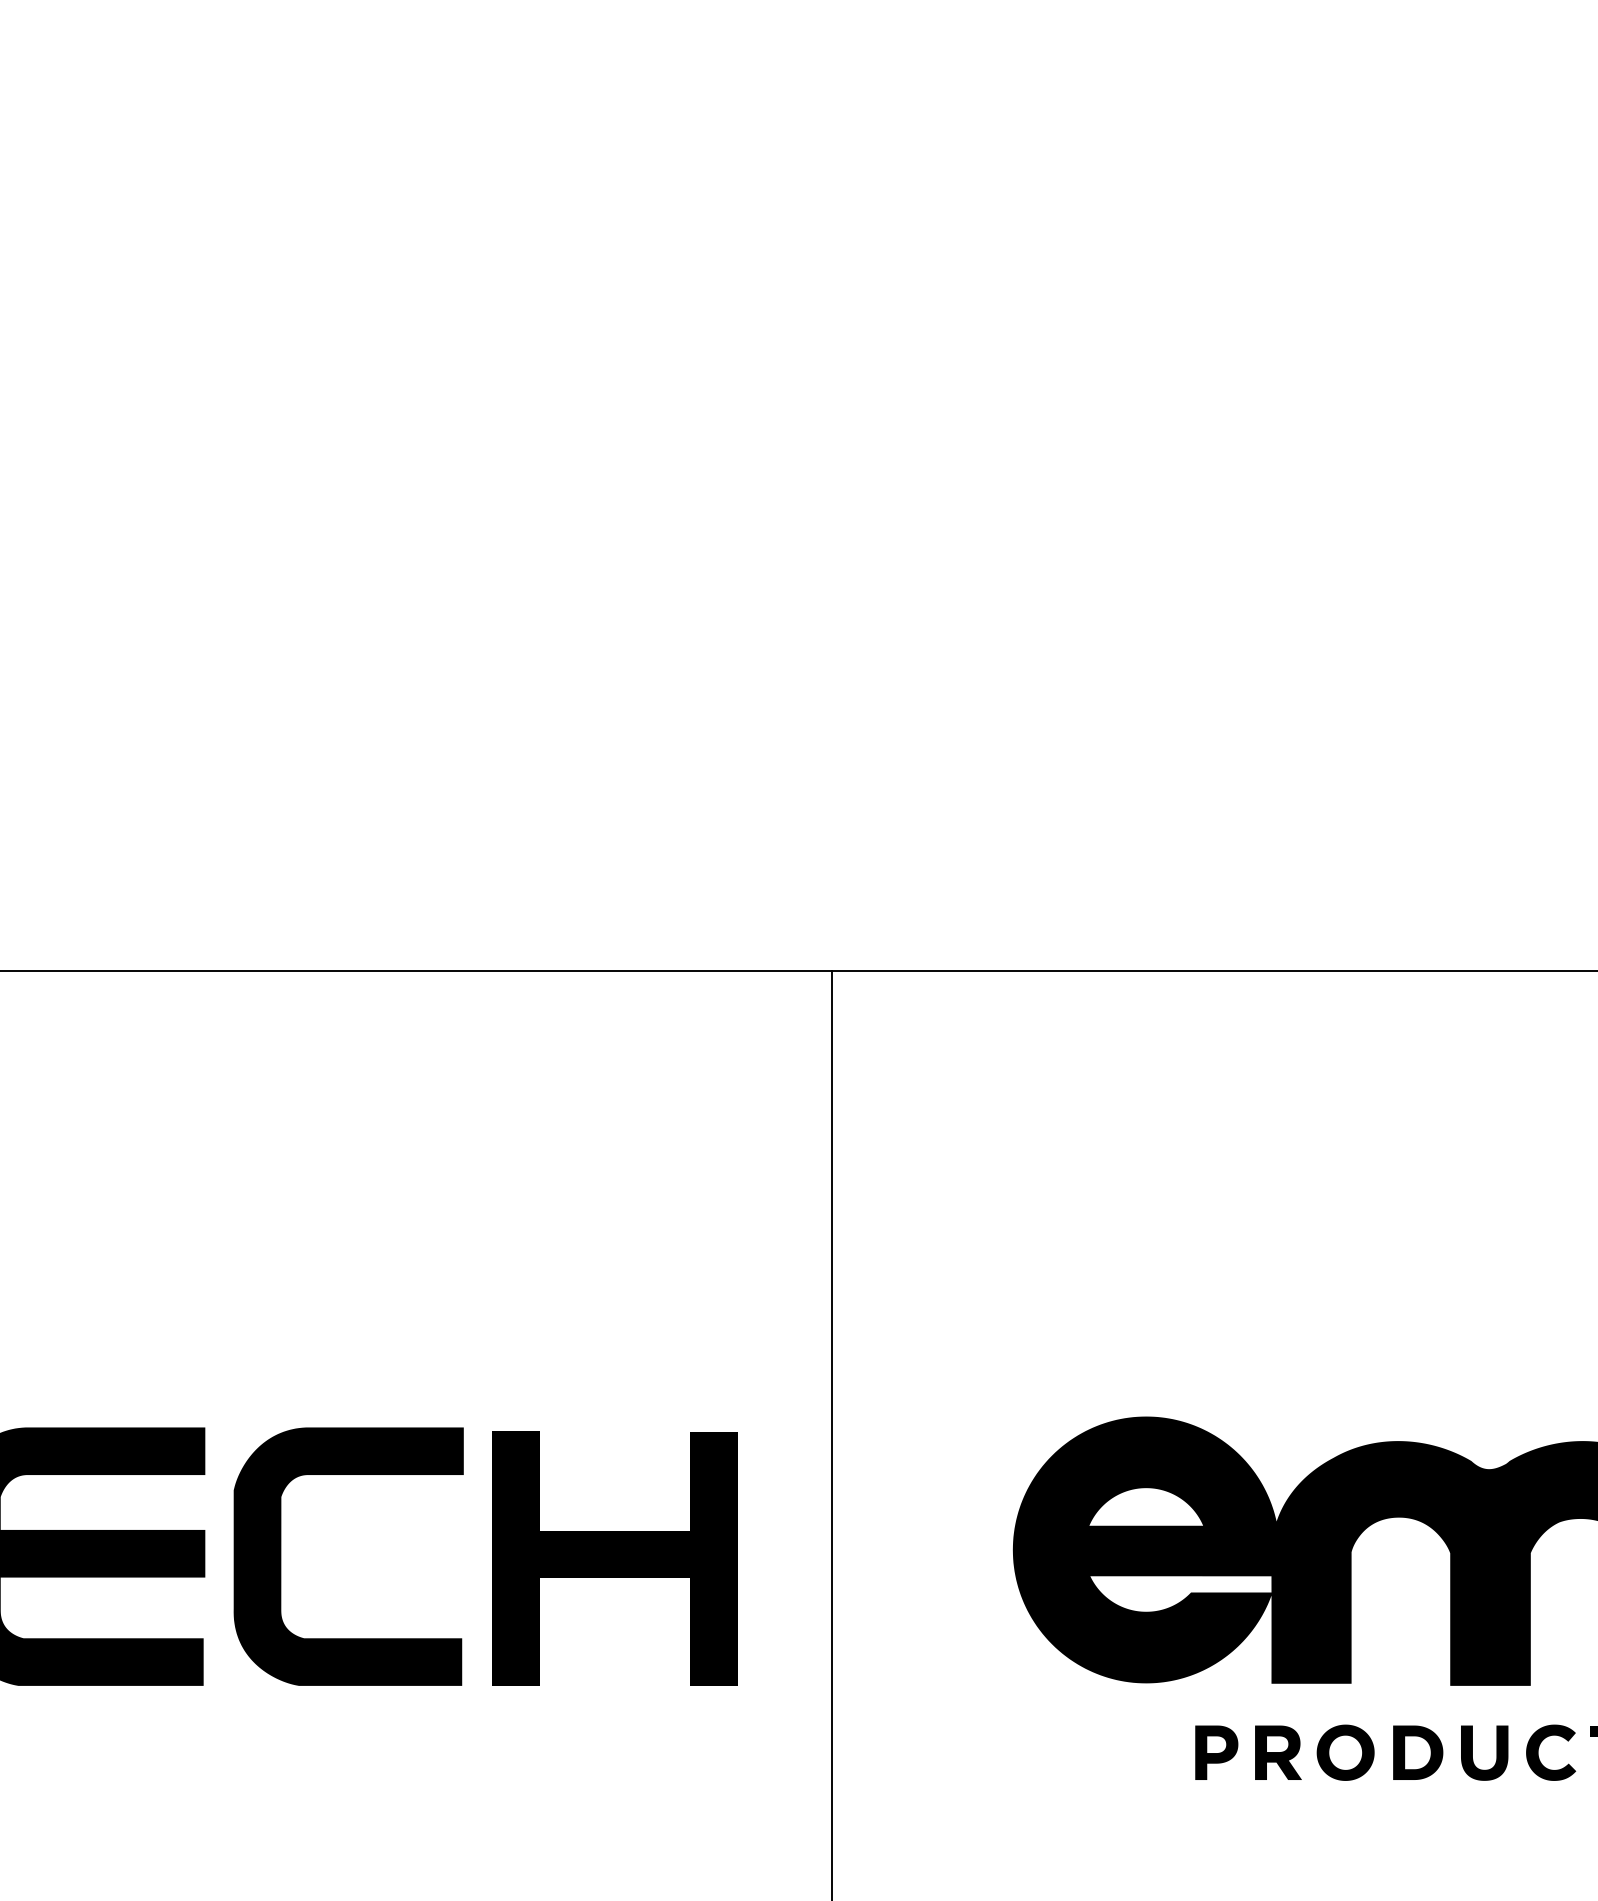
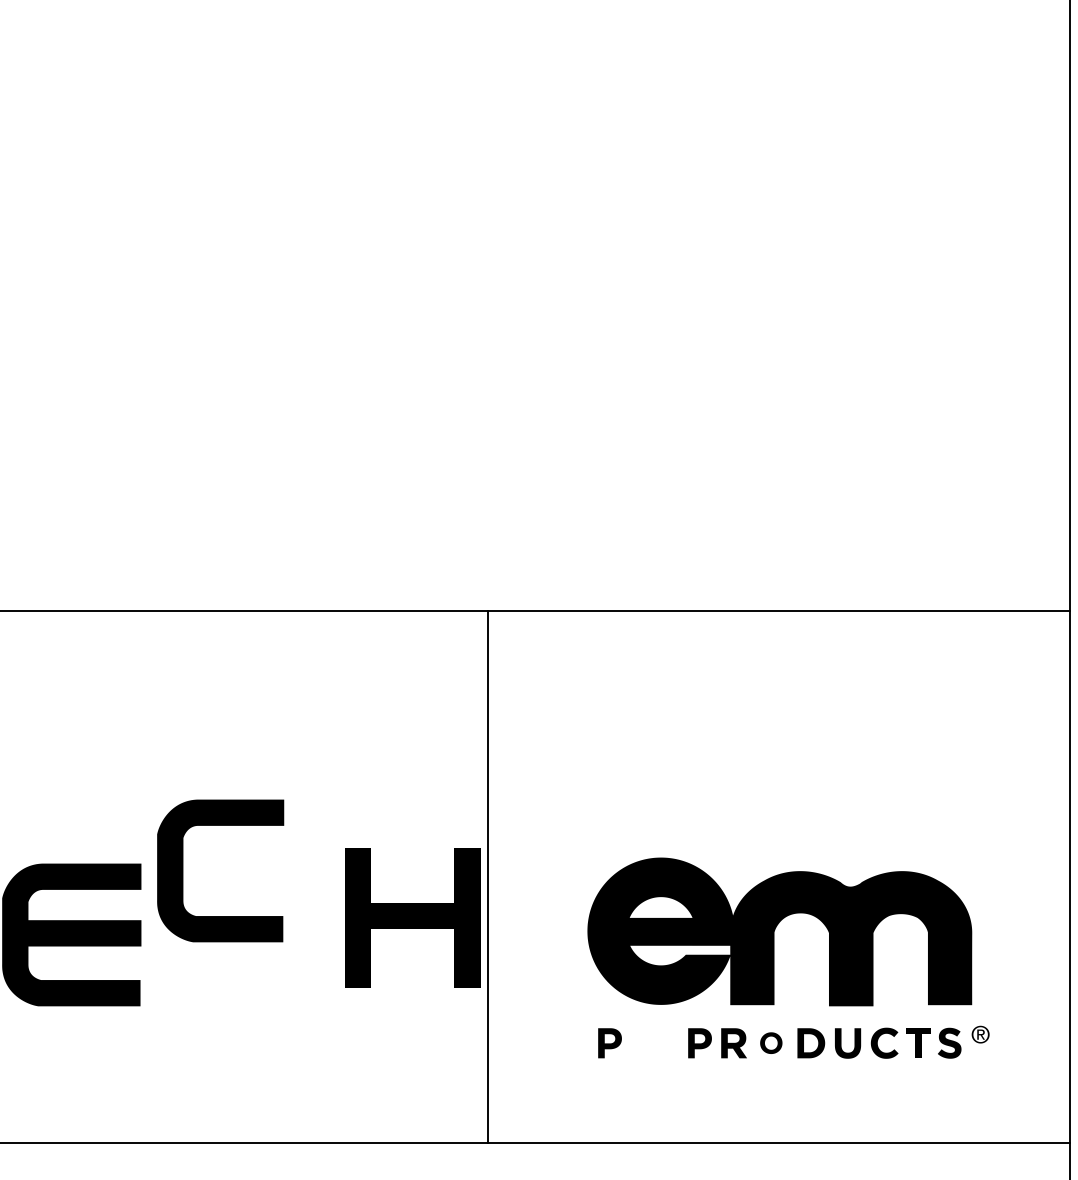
part: (281, 1555) -> (183, 870), moved
part: (614, 1557) -> (412, 917), moved
part: (1346, 1751) -> (771, 1042), size x0.7
part: (1052, 1753) -> (609, 1043), added

